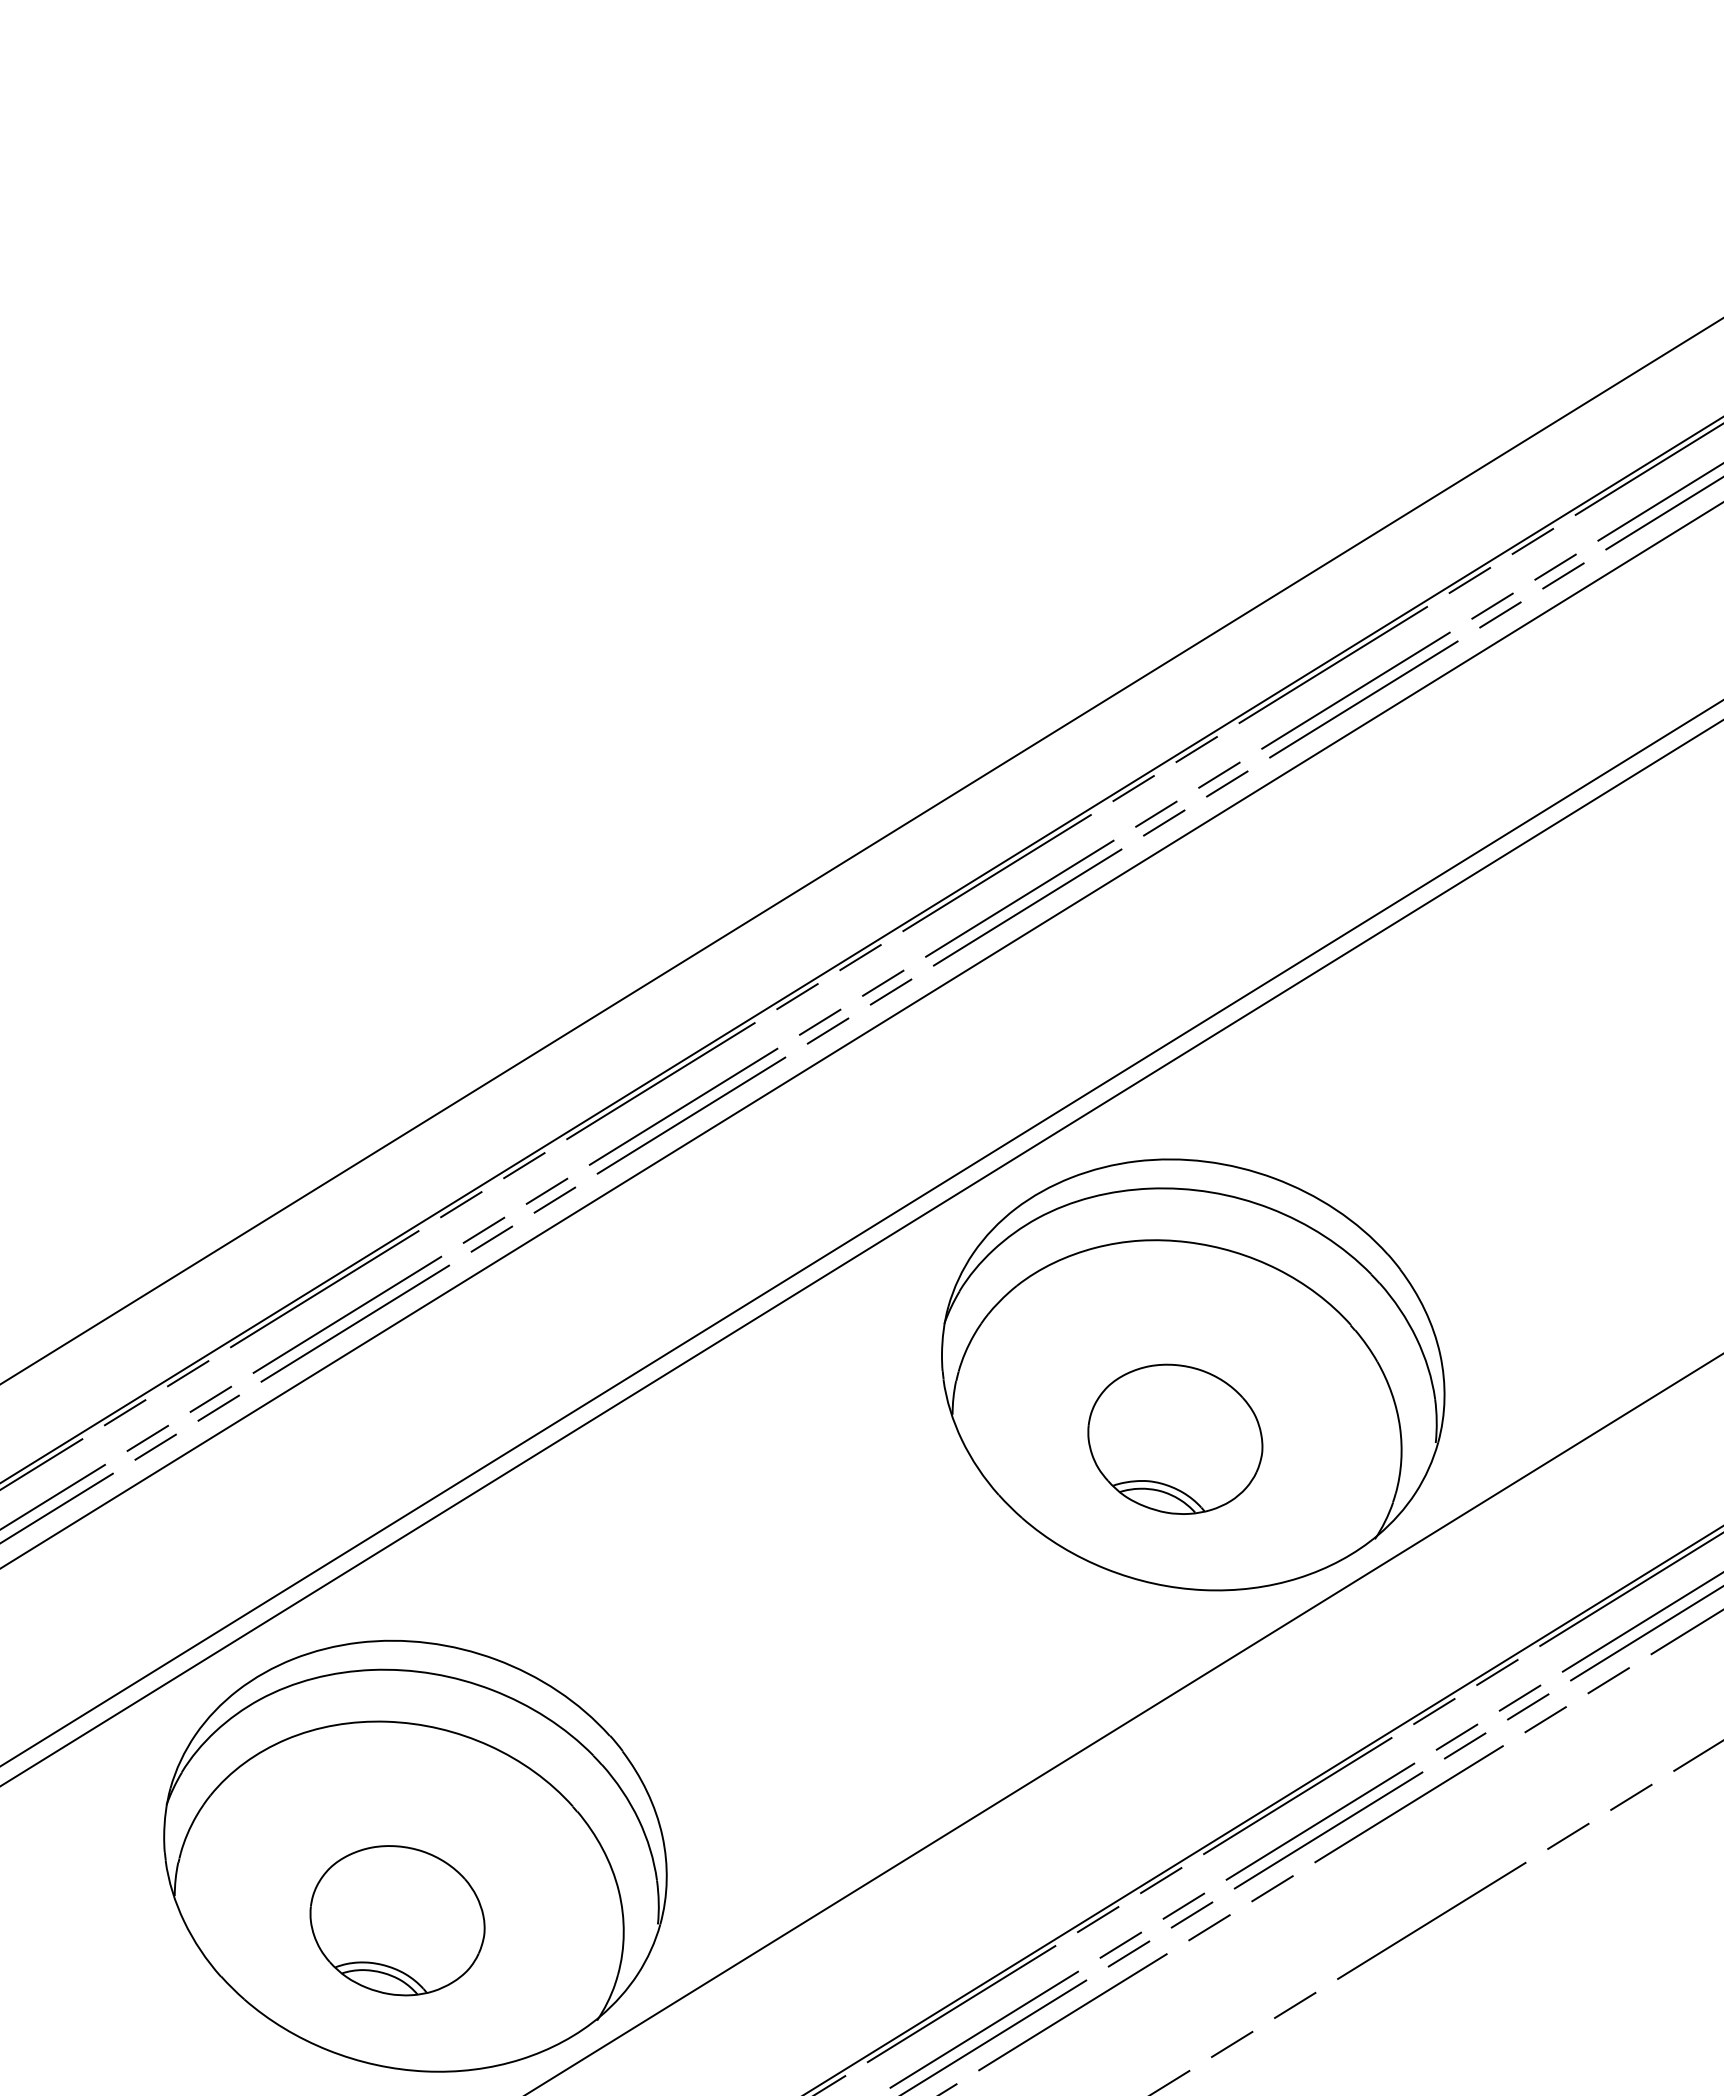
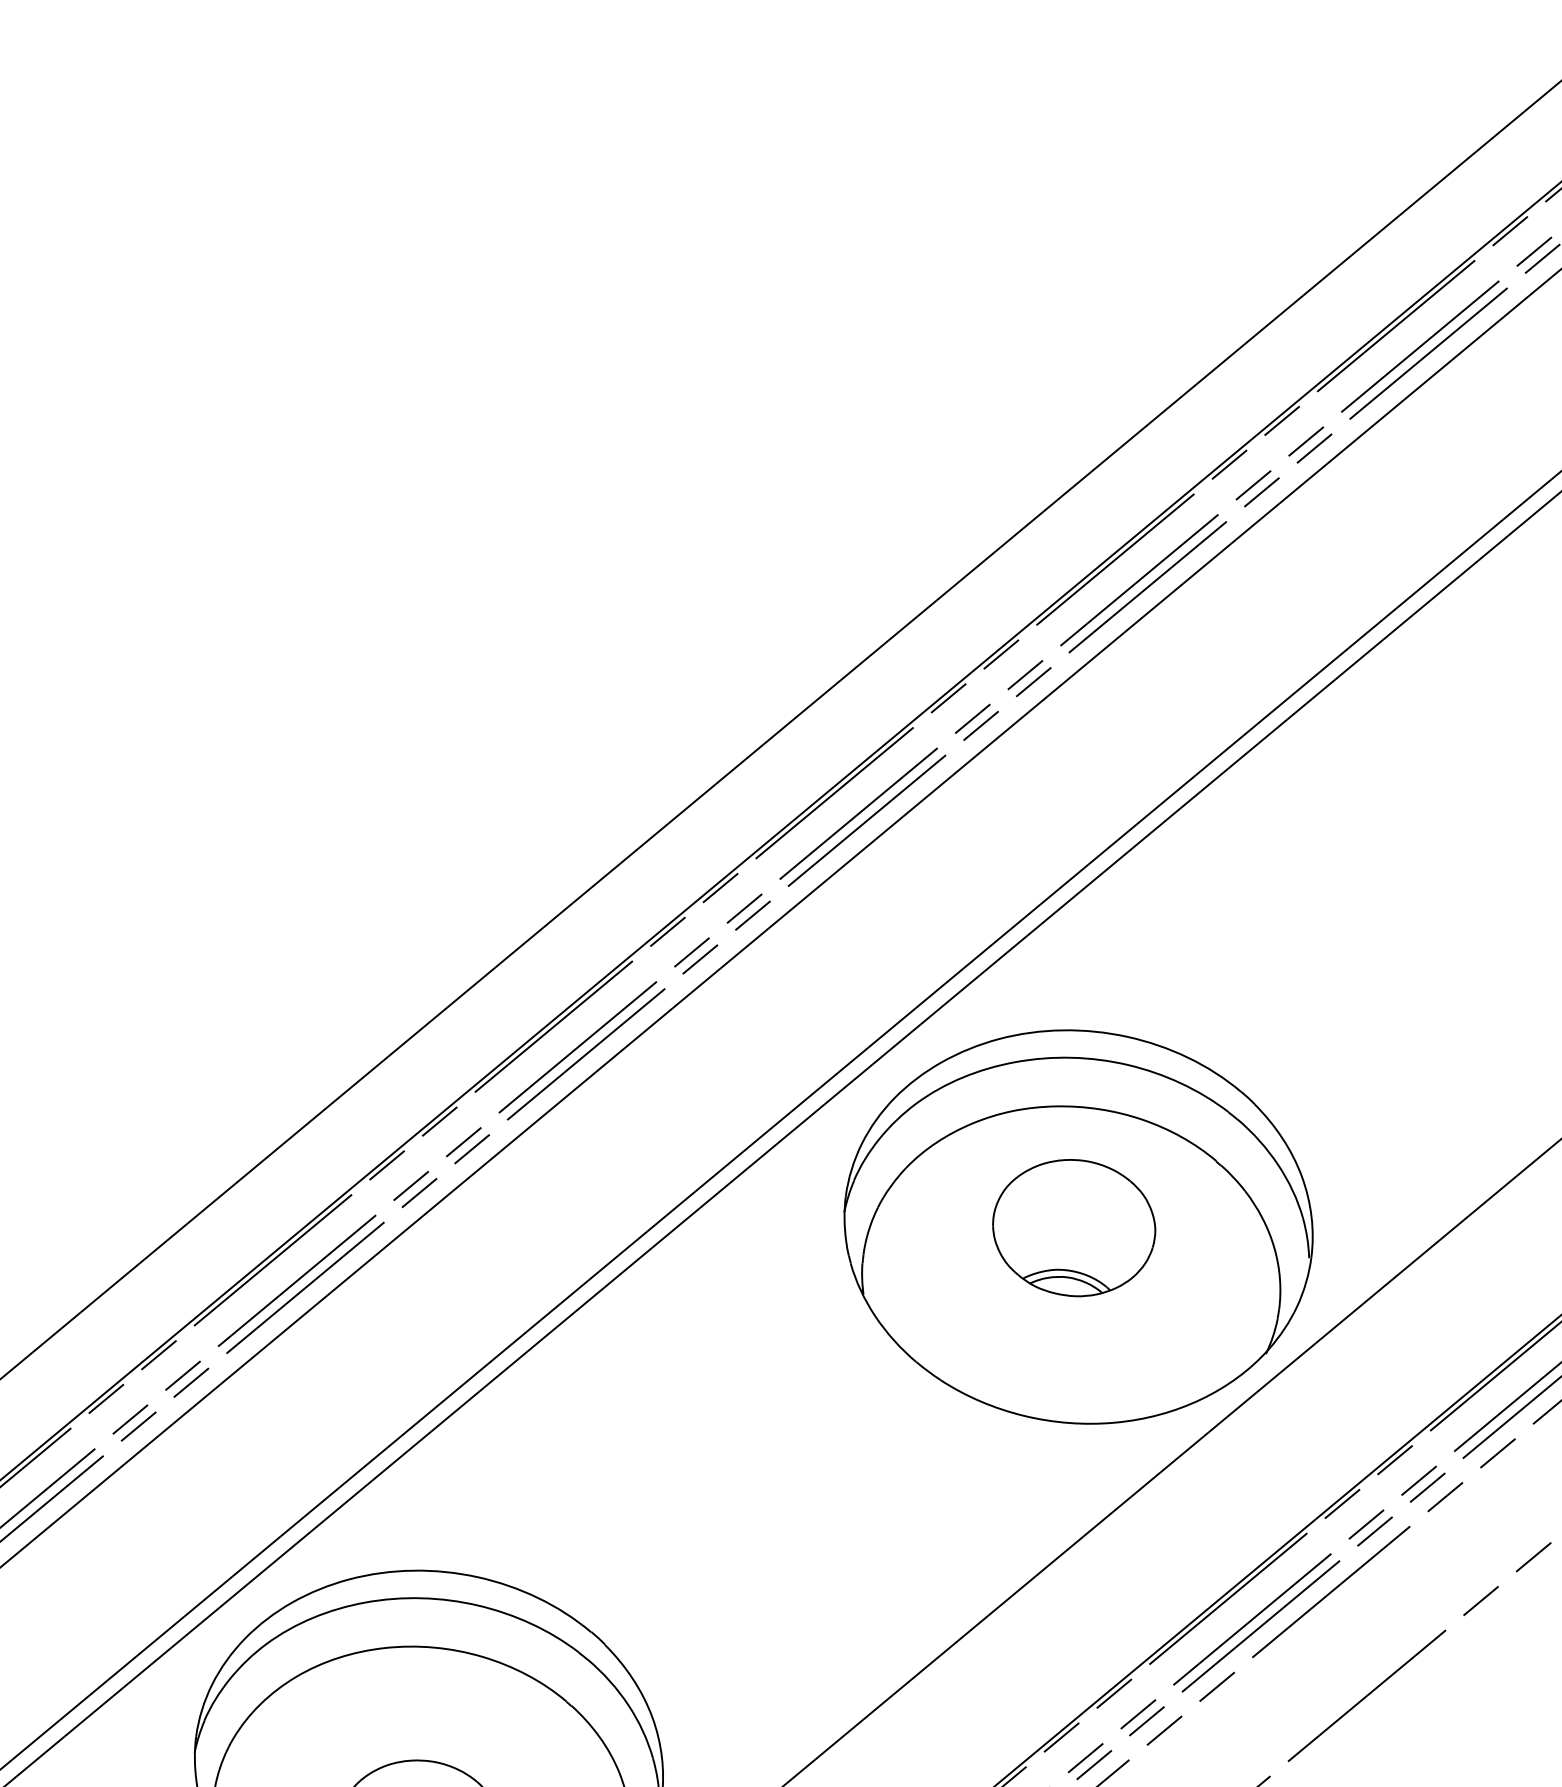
part: (1175, 1438) -> (1074, 1227), moved

